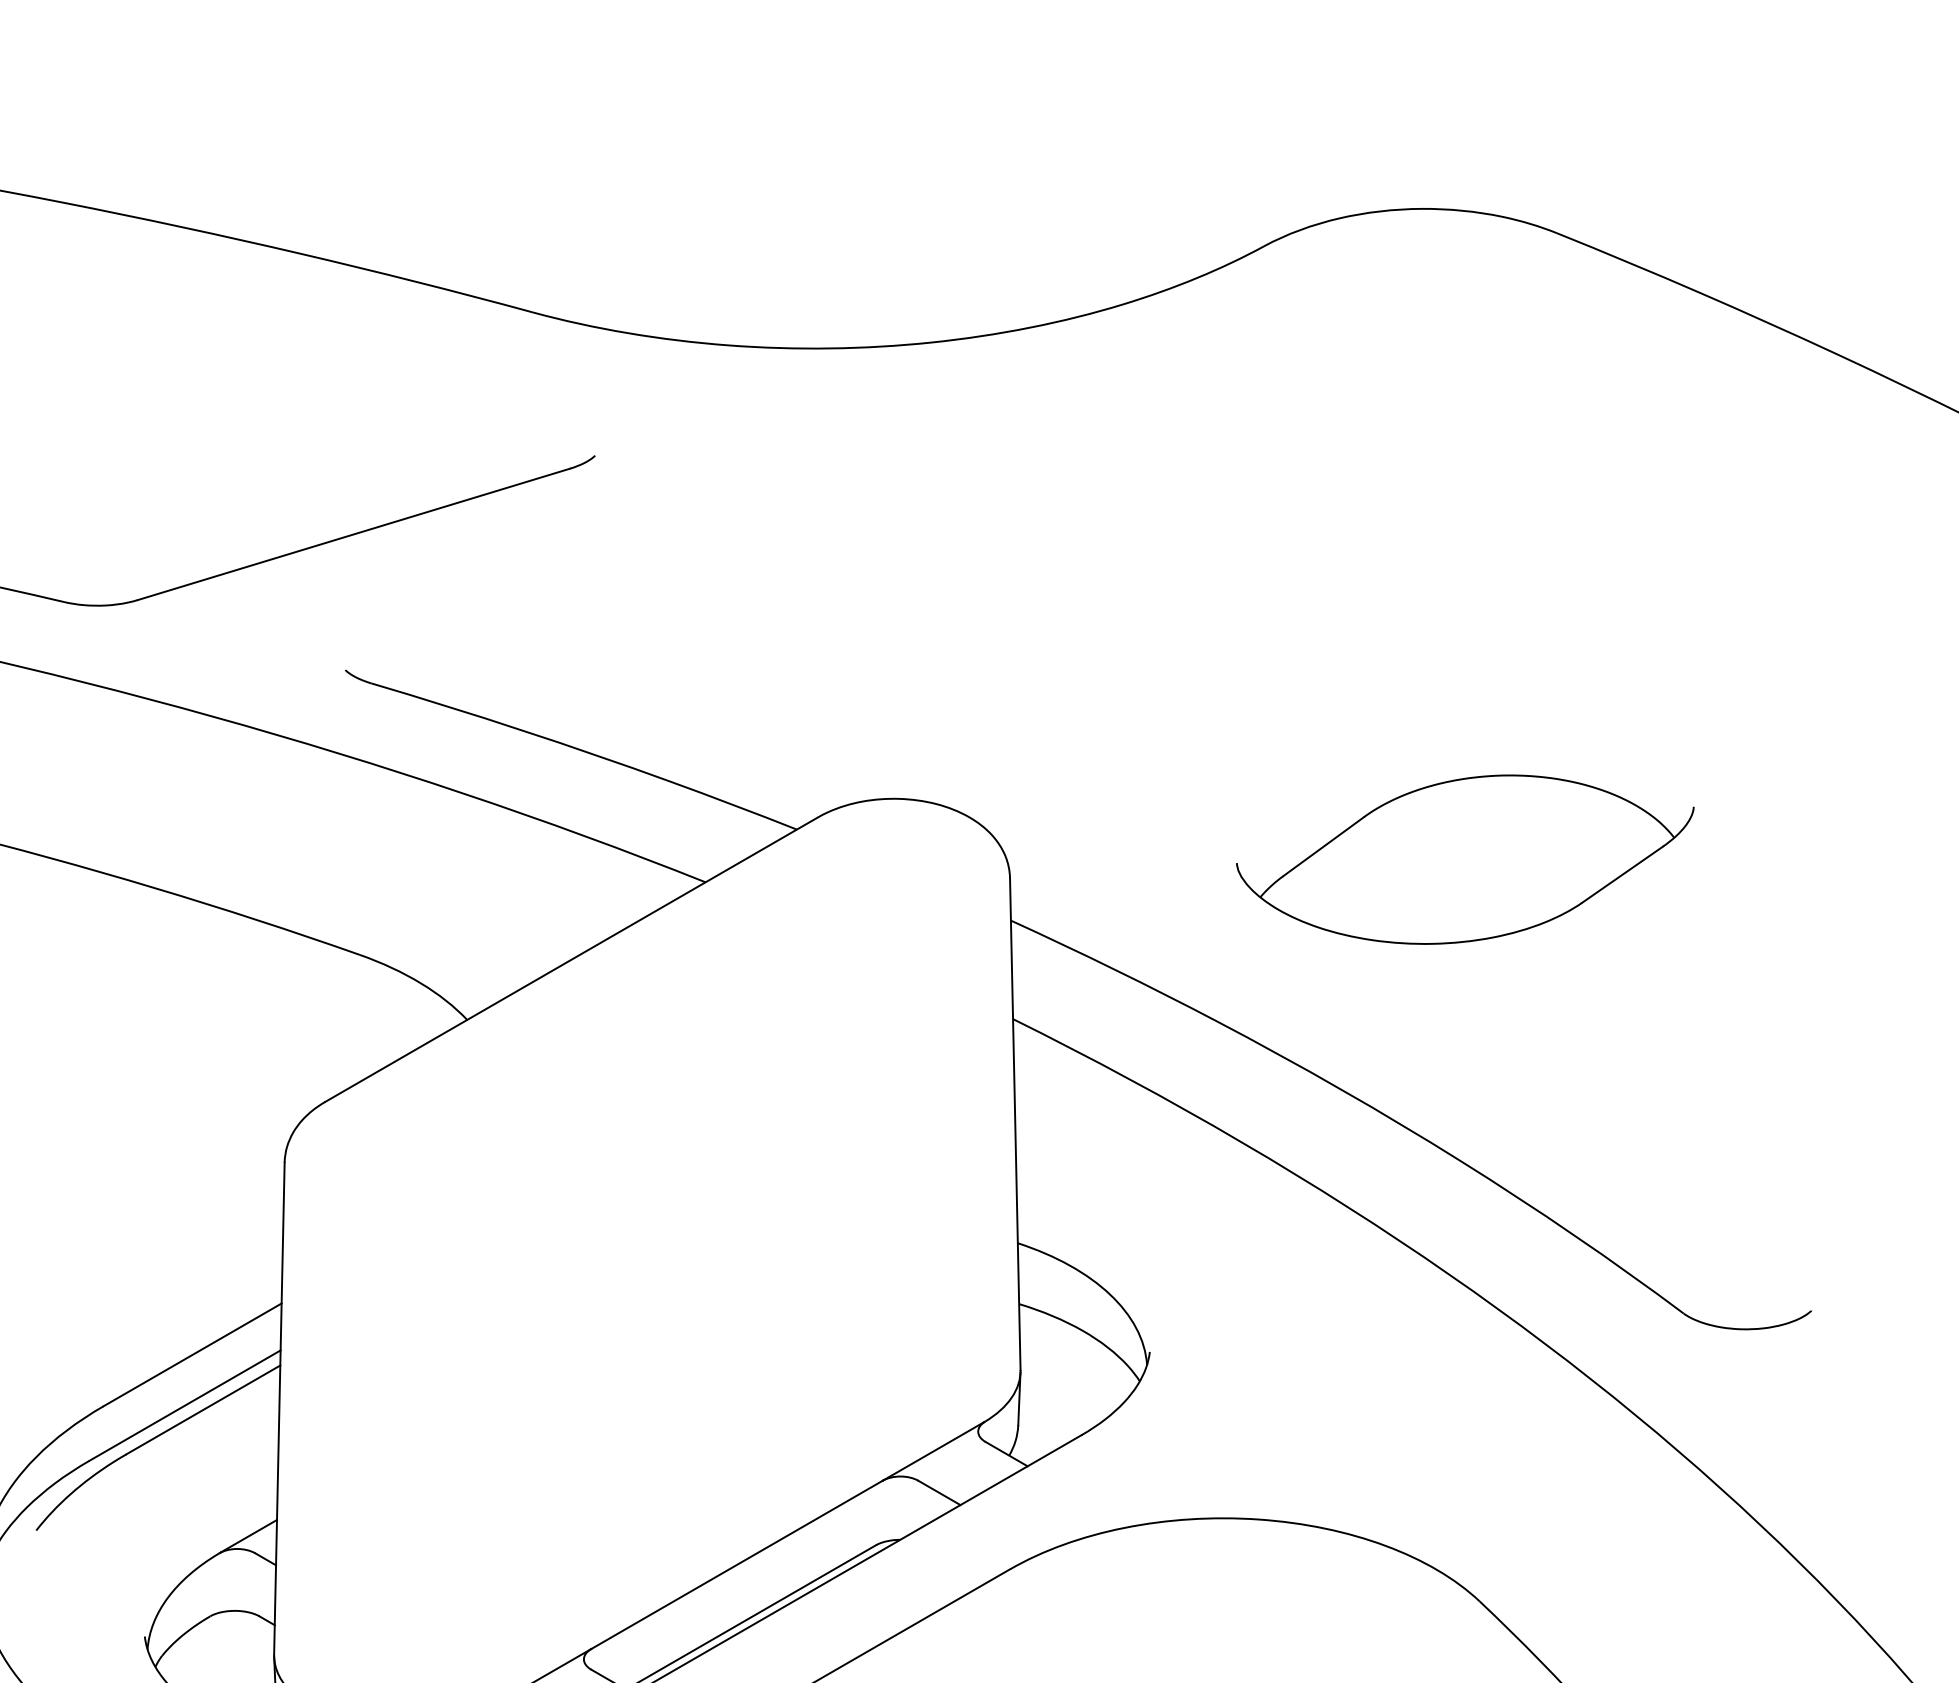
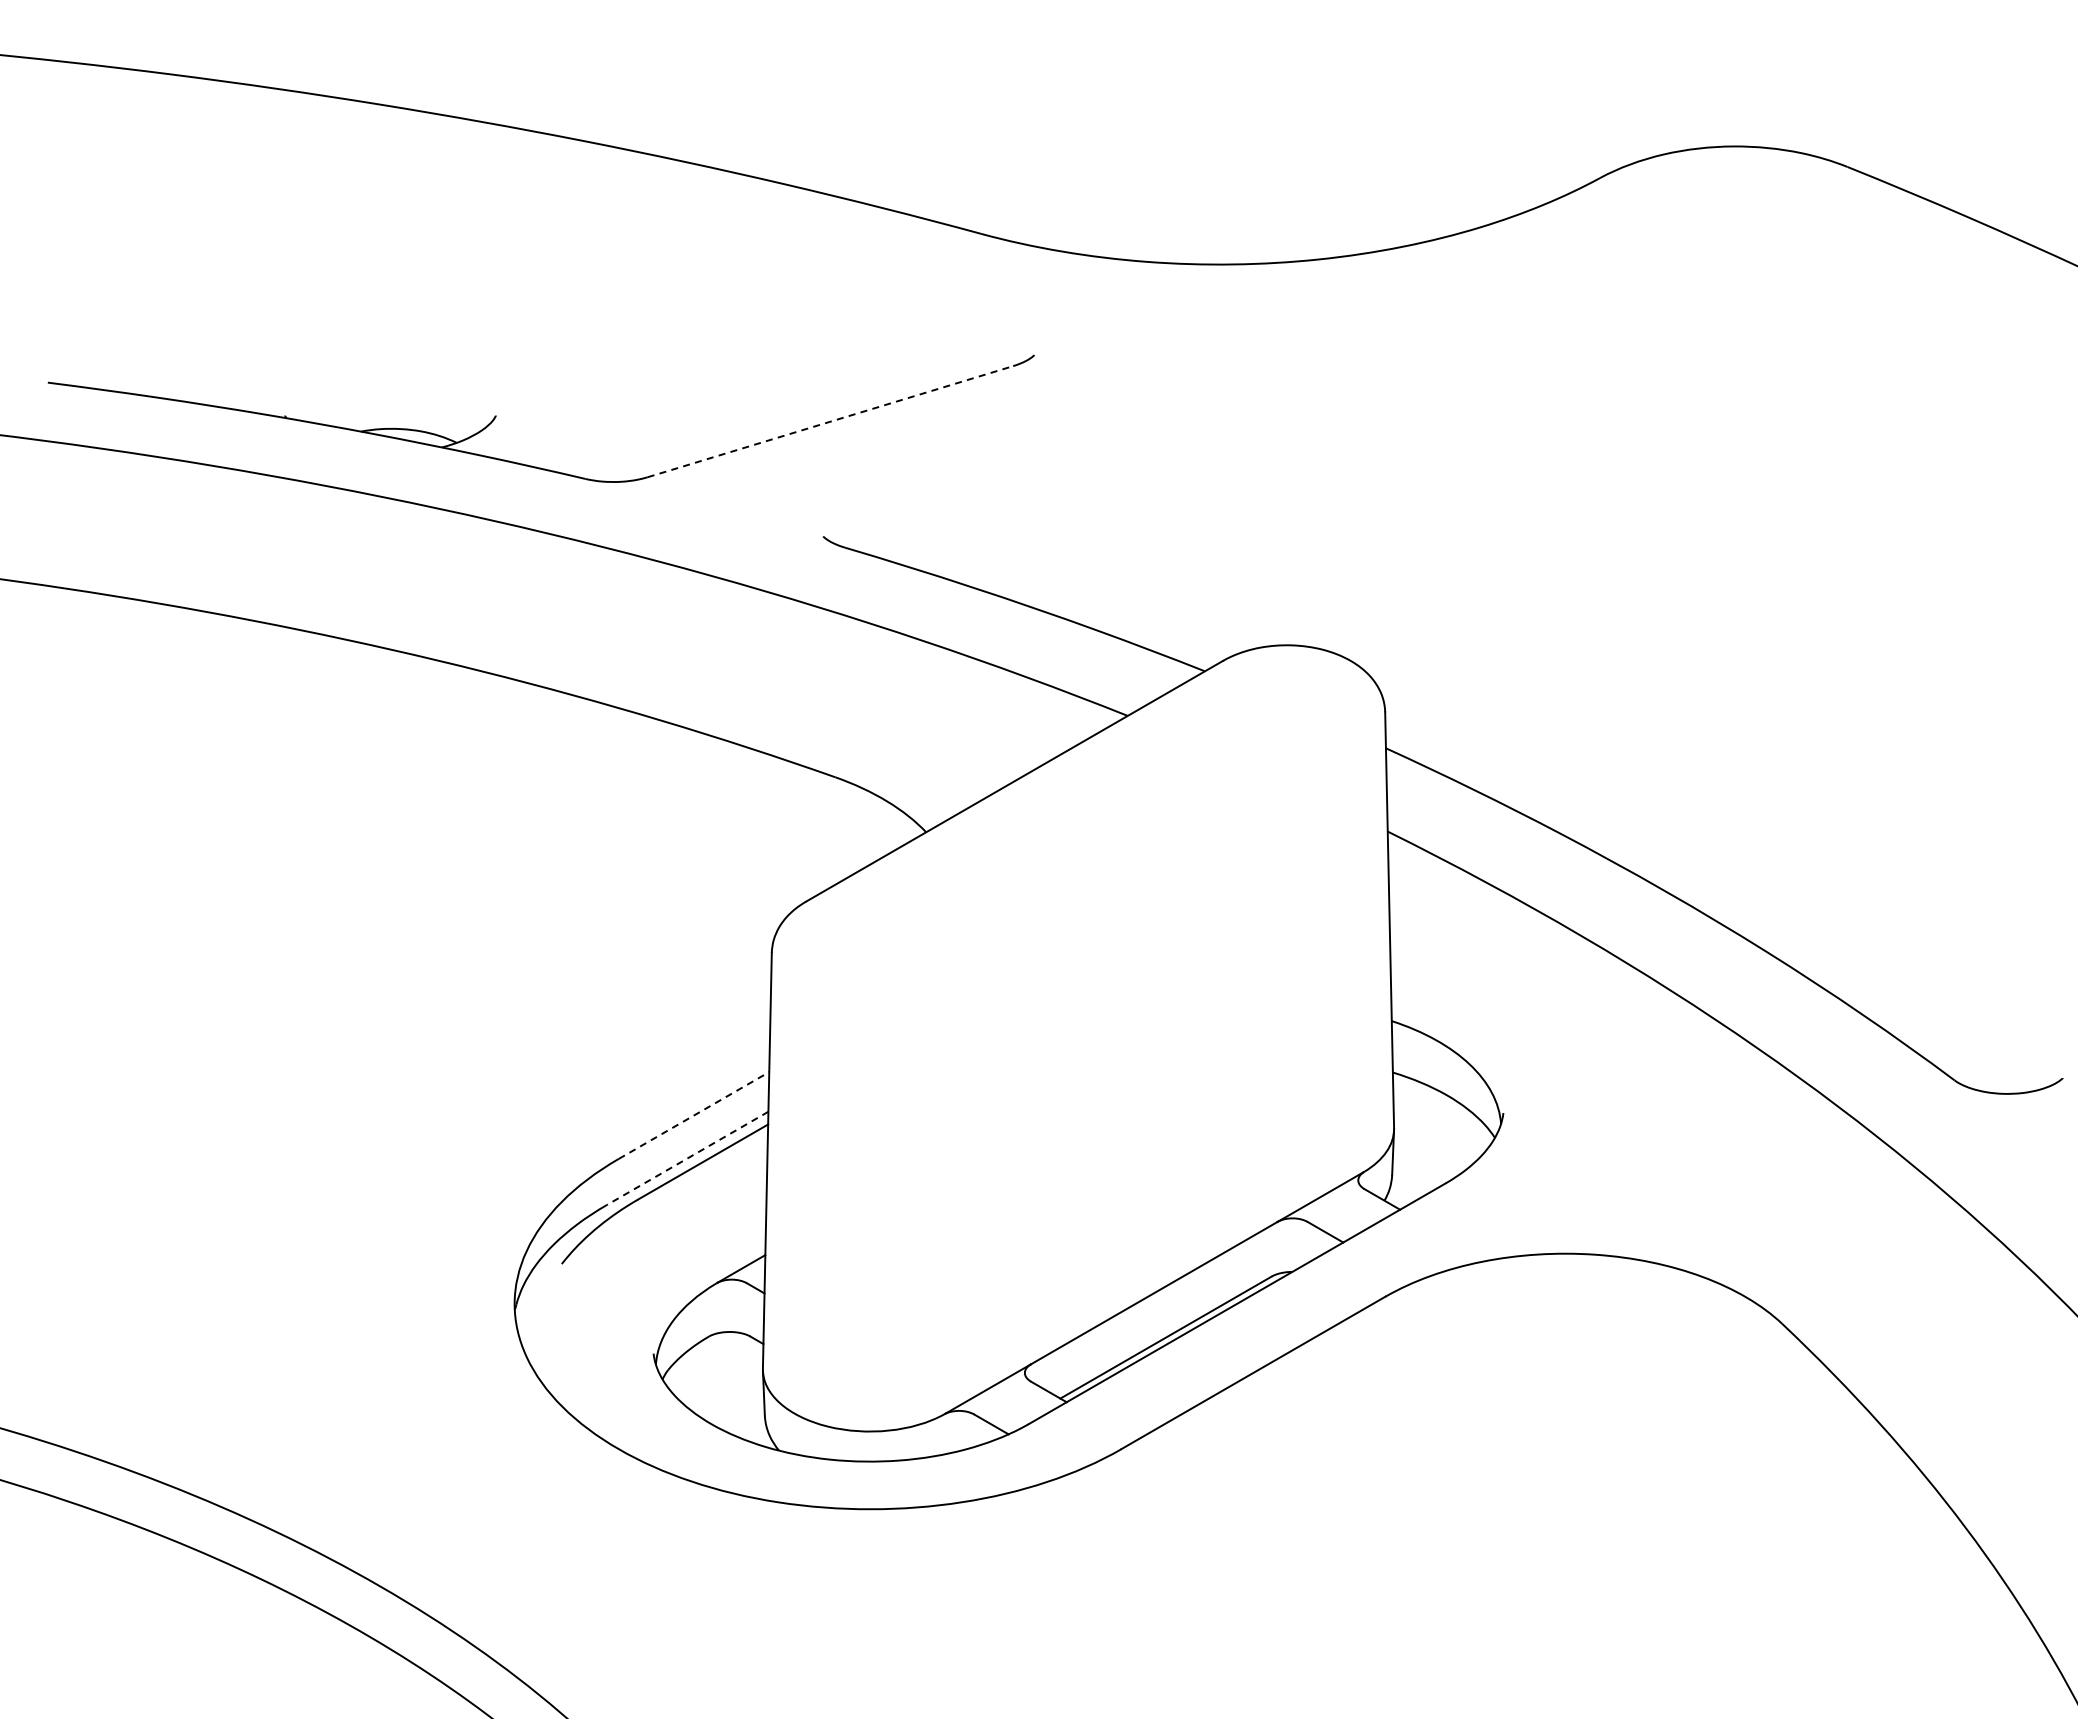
line: (354, 534) -> (830, 421), solid -> dashed
part: (1465, 859) -> (1770, 696), removed
line: (193, 1354) -> (694, 1115), solid -> dashed
line: (184, 1405) -> (687, 1158), solid -> dashed

